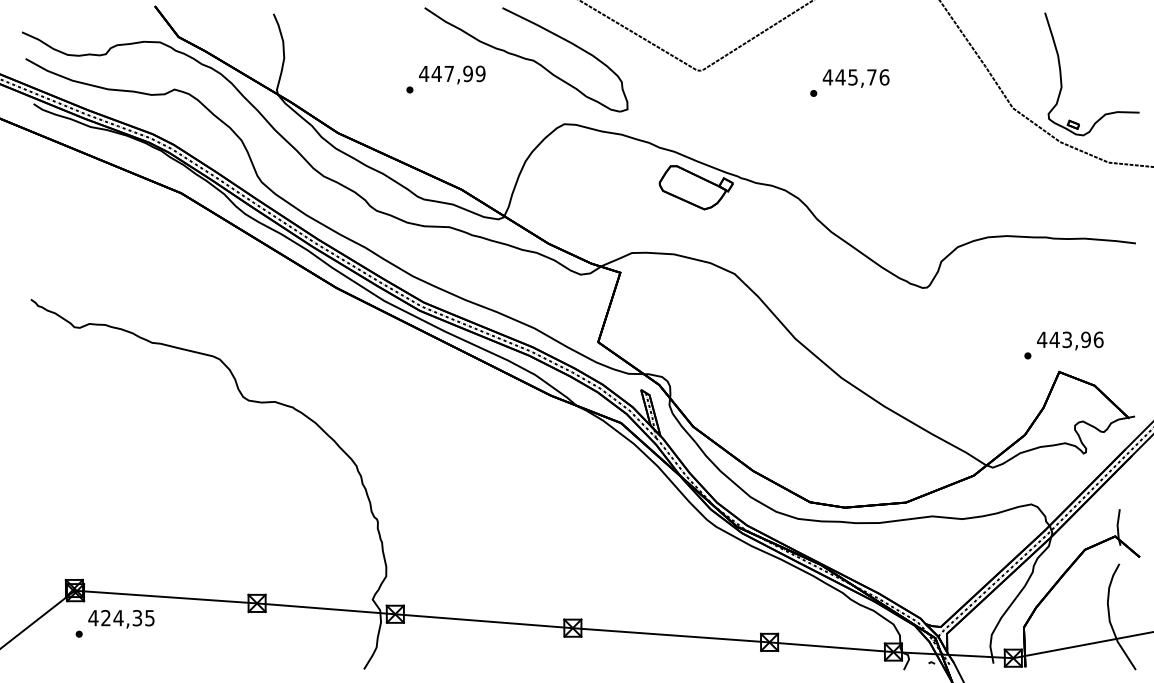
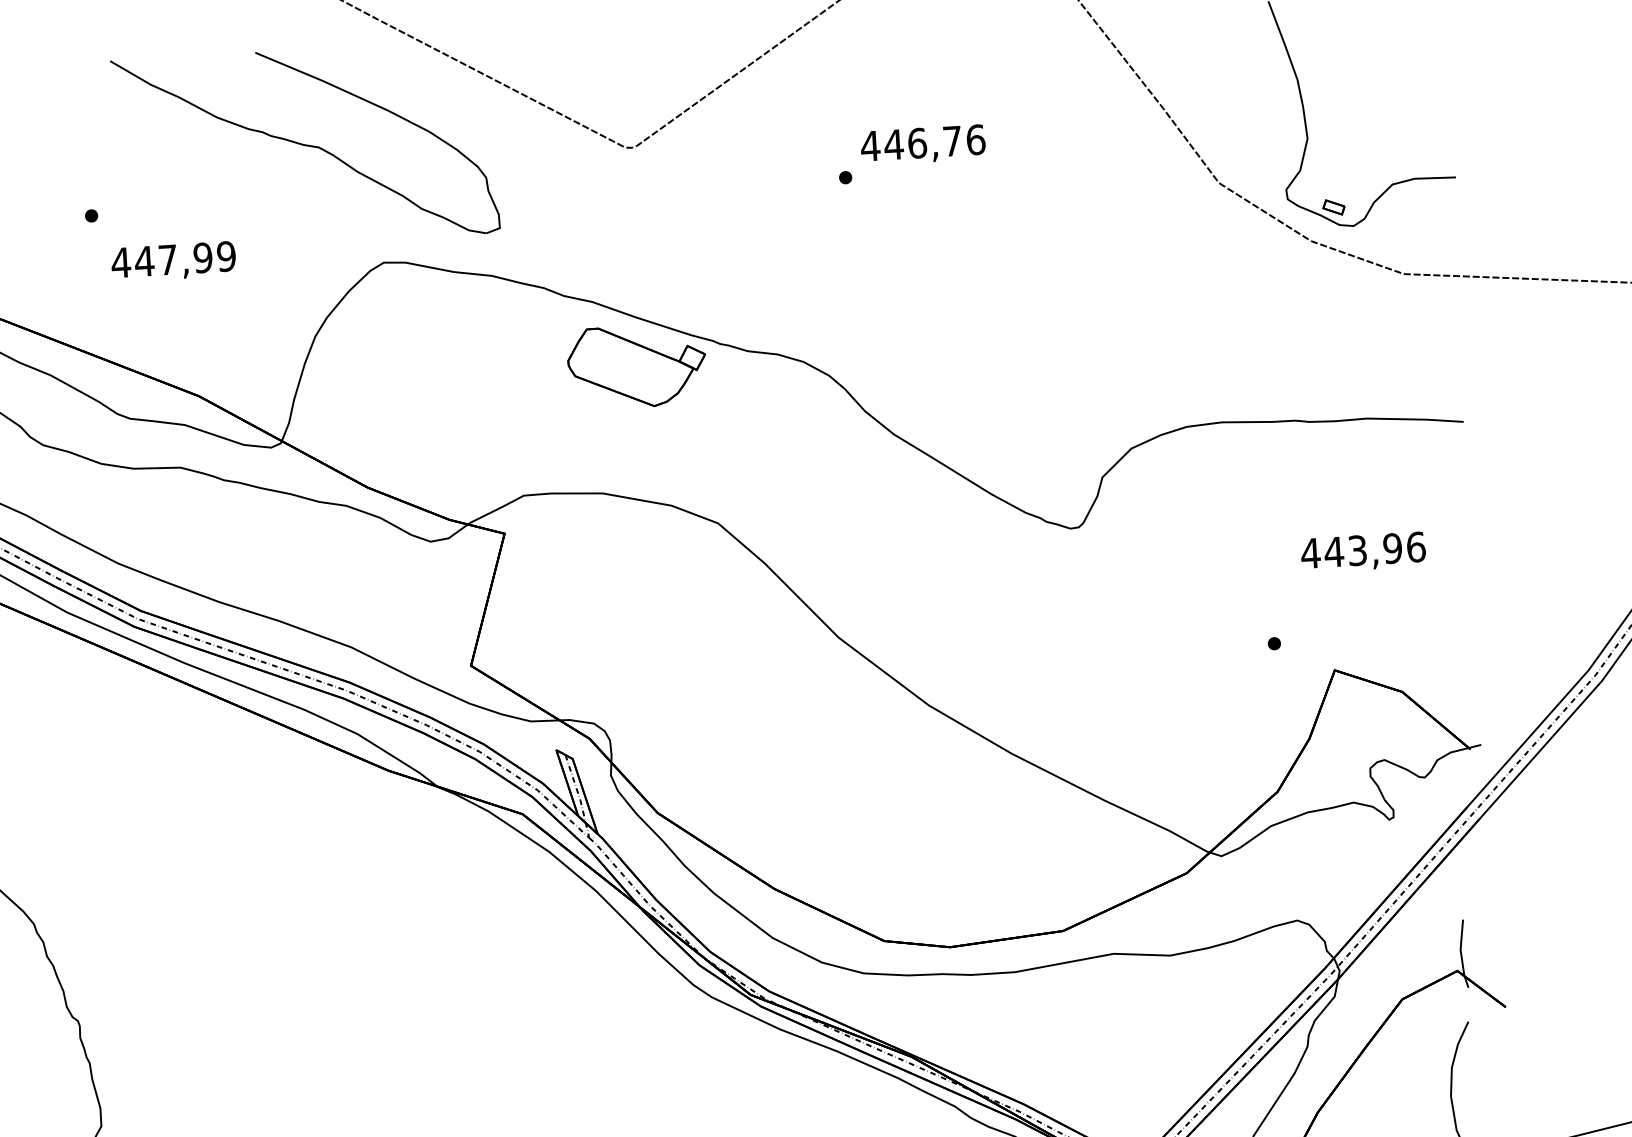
text: (452, 74) -> (174, 260), moved
text: (853, 77) -> (918, 143), 445,76 -> 446,76
text: (1070, 340) -> (1363, 551), moved

